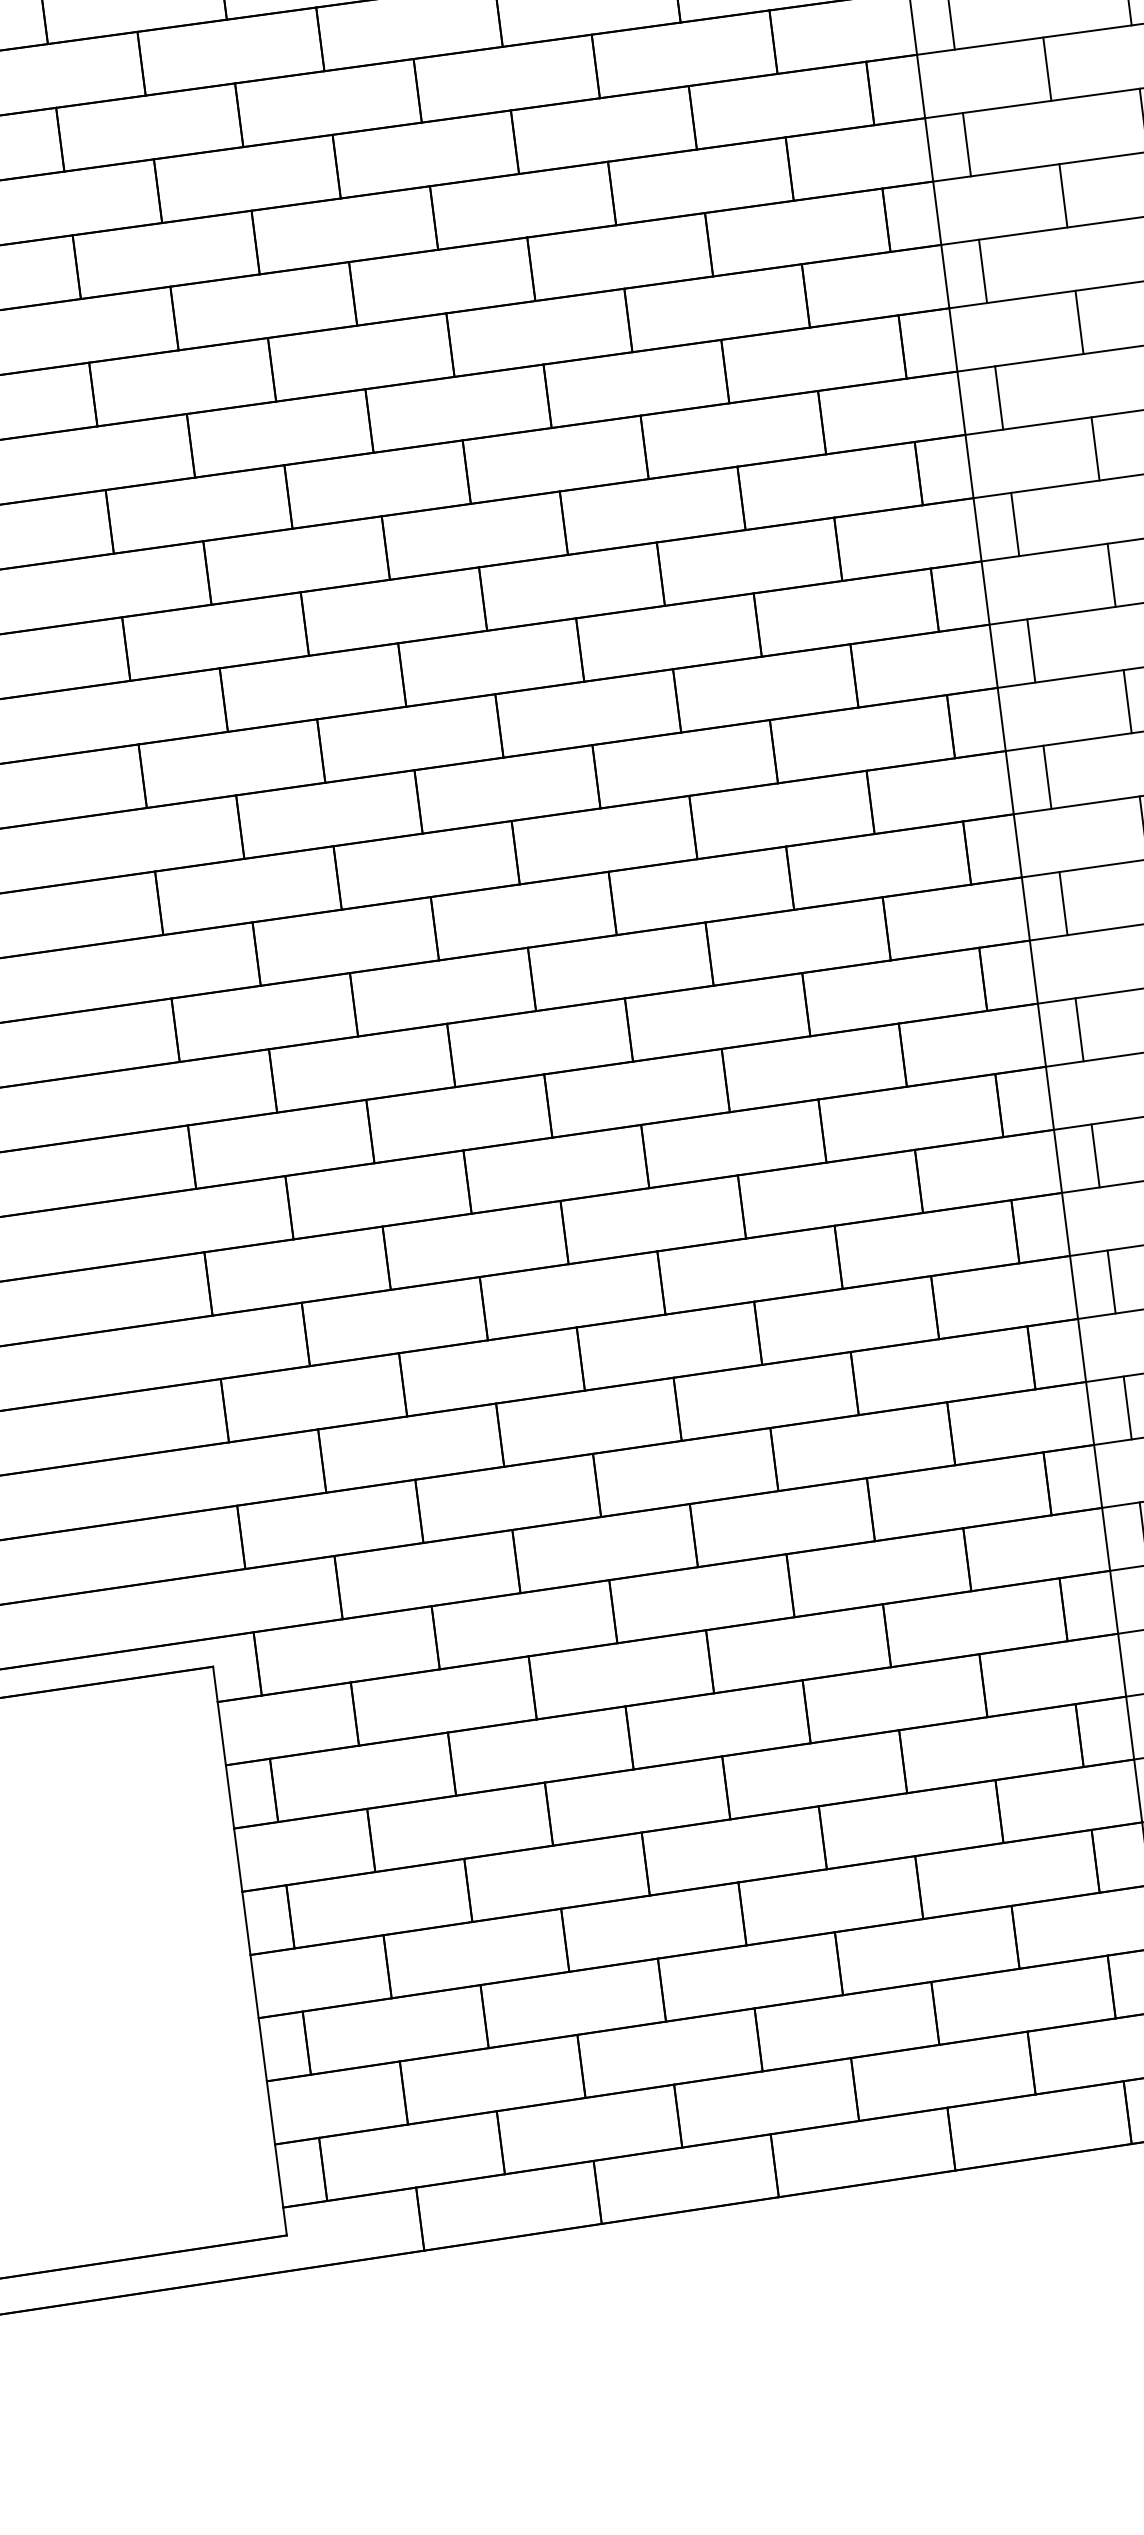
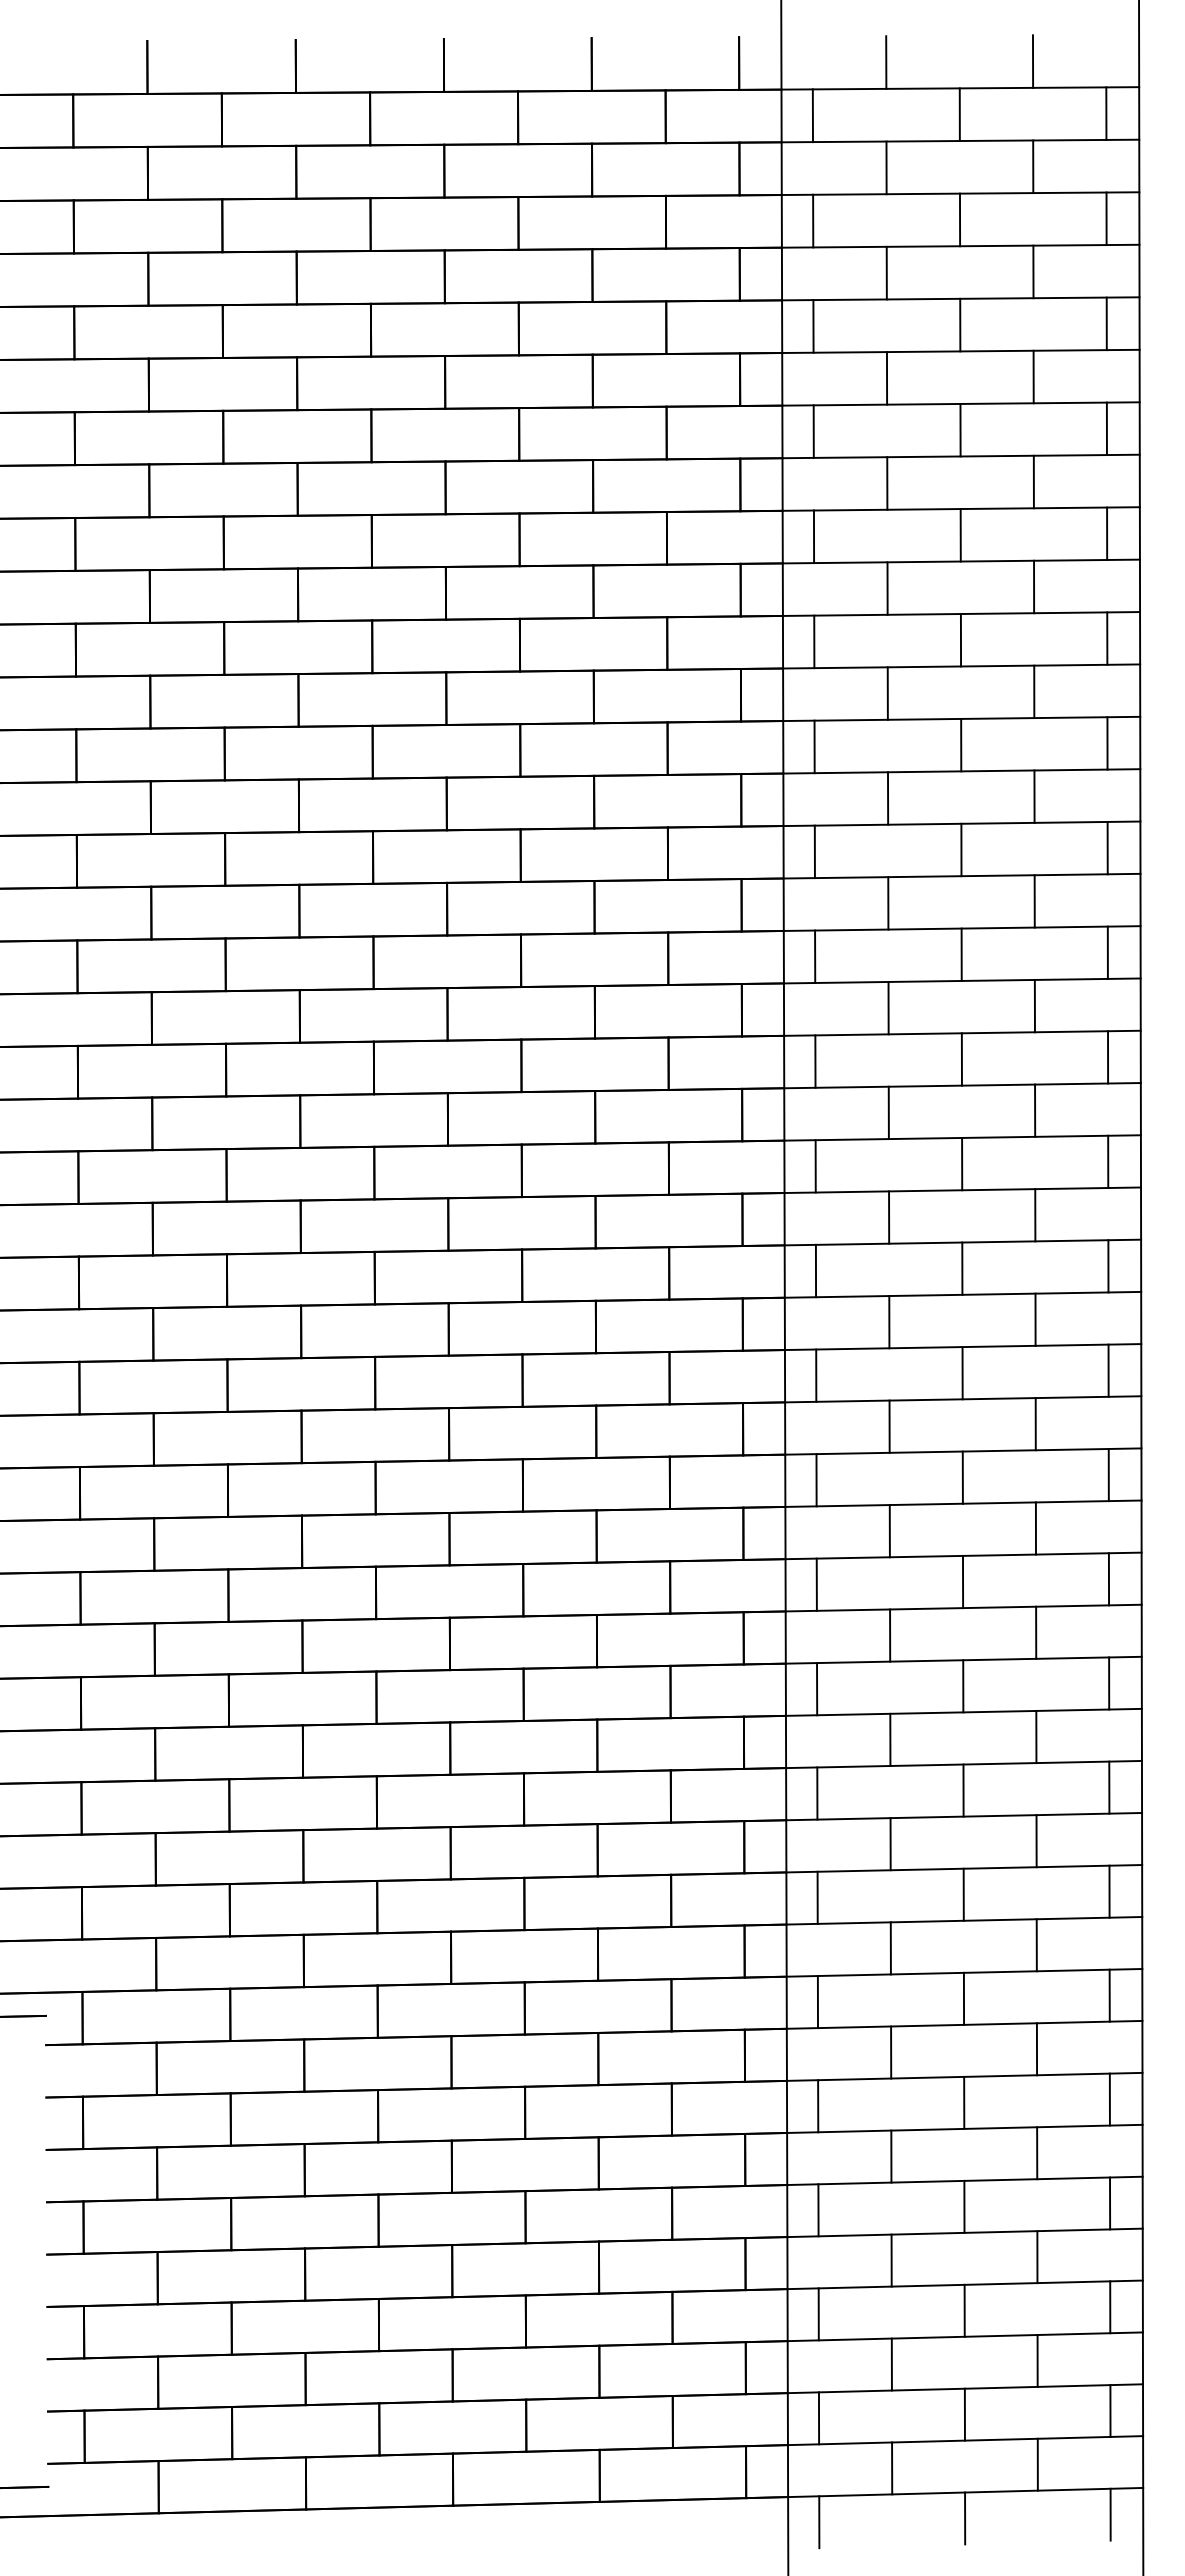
line: (249, 1950) -> (46, 2250), removed

